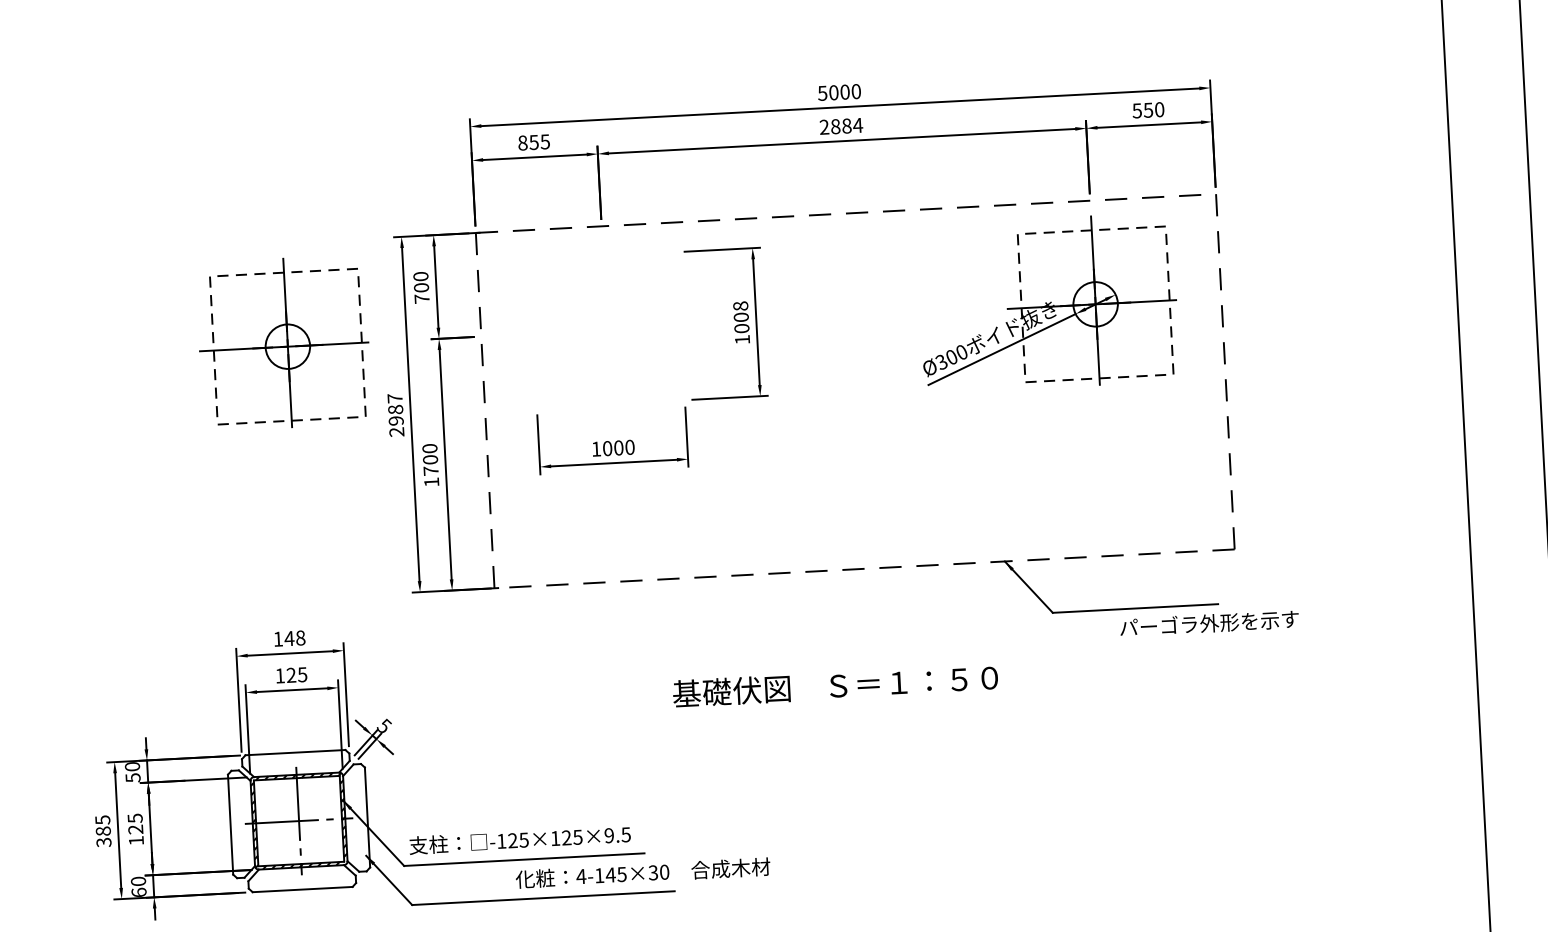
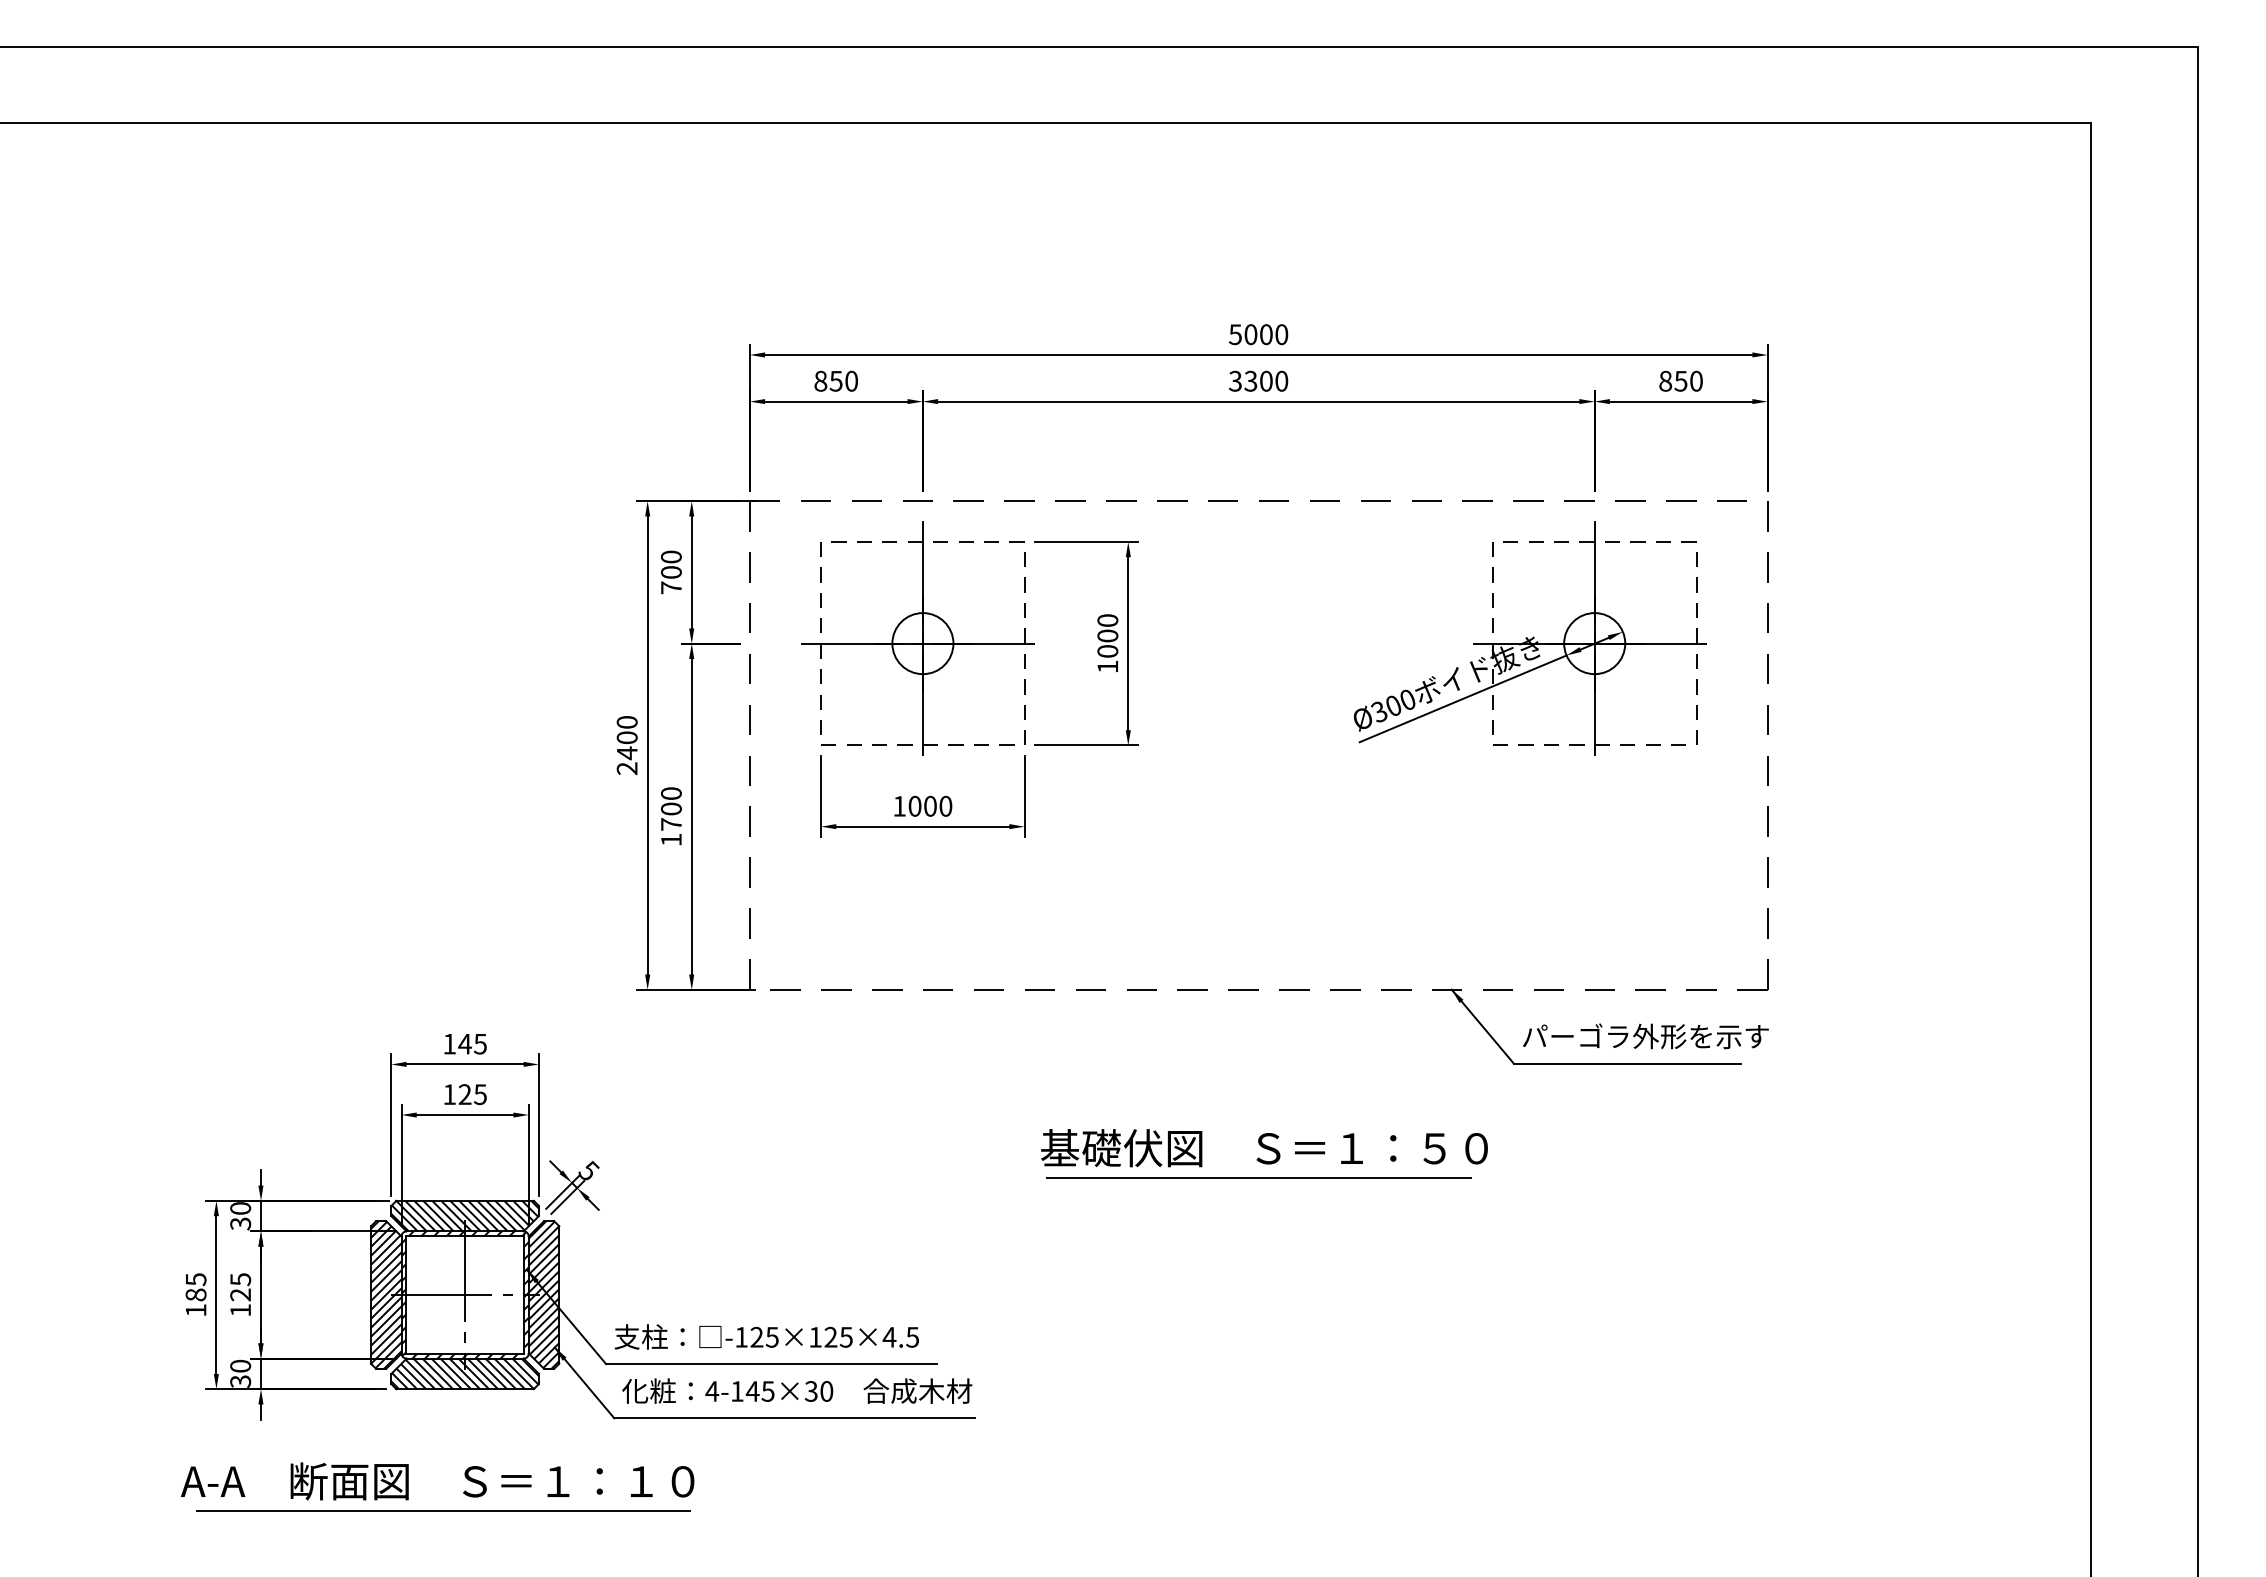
text: (1137, 110) -> (1665, 380), 550 -> 850
text: (841, 125) -> (1258, 380), 2884 -> 3300
text: (545, 141) -> (851, 380), 855 -> 850
text: (741, 306) -> (1108, 620), 1008 -> 1000
part: (283, 343) -> (917, 638), moved
text: (395, 410) -> (626, 738), 2987 -> 2400
text: (1209, 623) -> (1645, 1036), moved
text: (300, 637) -> (480, 1043), 148 -> 145
text: (835, 686) -> (1264, 1148), moved
line: (871, 706) -> (1258, 1178), added
hatch: (295, 763) -> (464, 1215), added
text: (132, 777) -> (240, 1223), 50 -> 30
hatch: (356, 817) -> (543, 1294), added
hatch: (241, 823) -> (386, 1294), added
text: (609, 835) -> (889, 1336), -125×125×9.5 -> -125×125×4.5
text: (103, 842) -> (195, 1310), 385 -> 185
text: (643, 872) -> (797, 1390), moved
hatch: (301, 878) -> (464, 1373), added
text: (138, 892) -> (240, 1381), 60 -> 30

